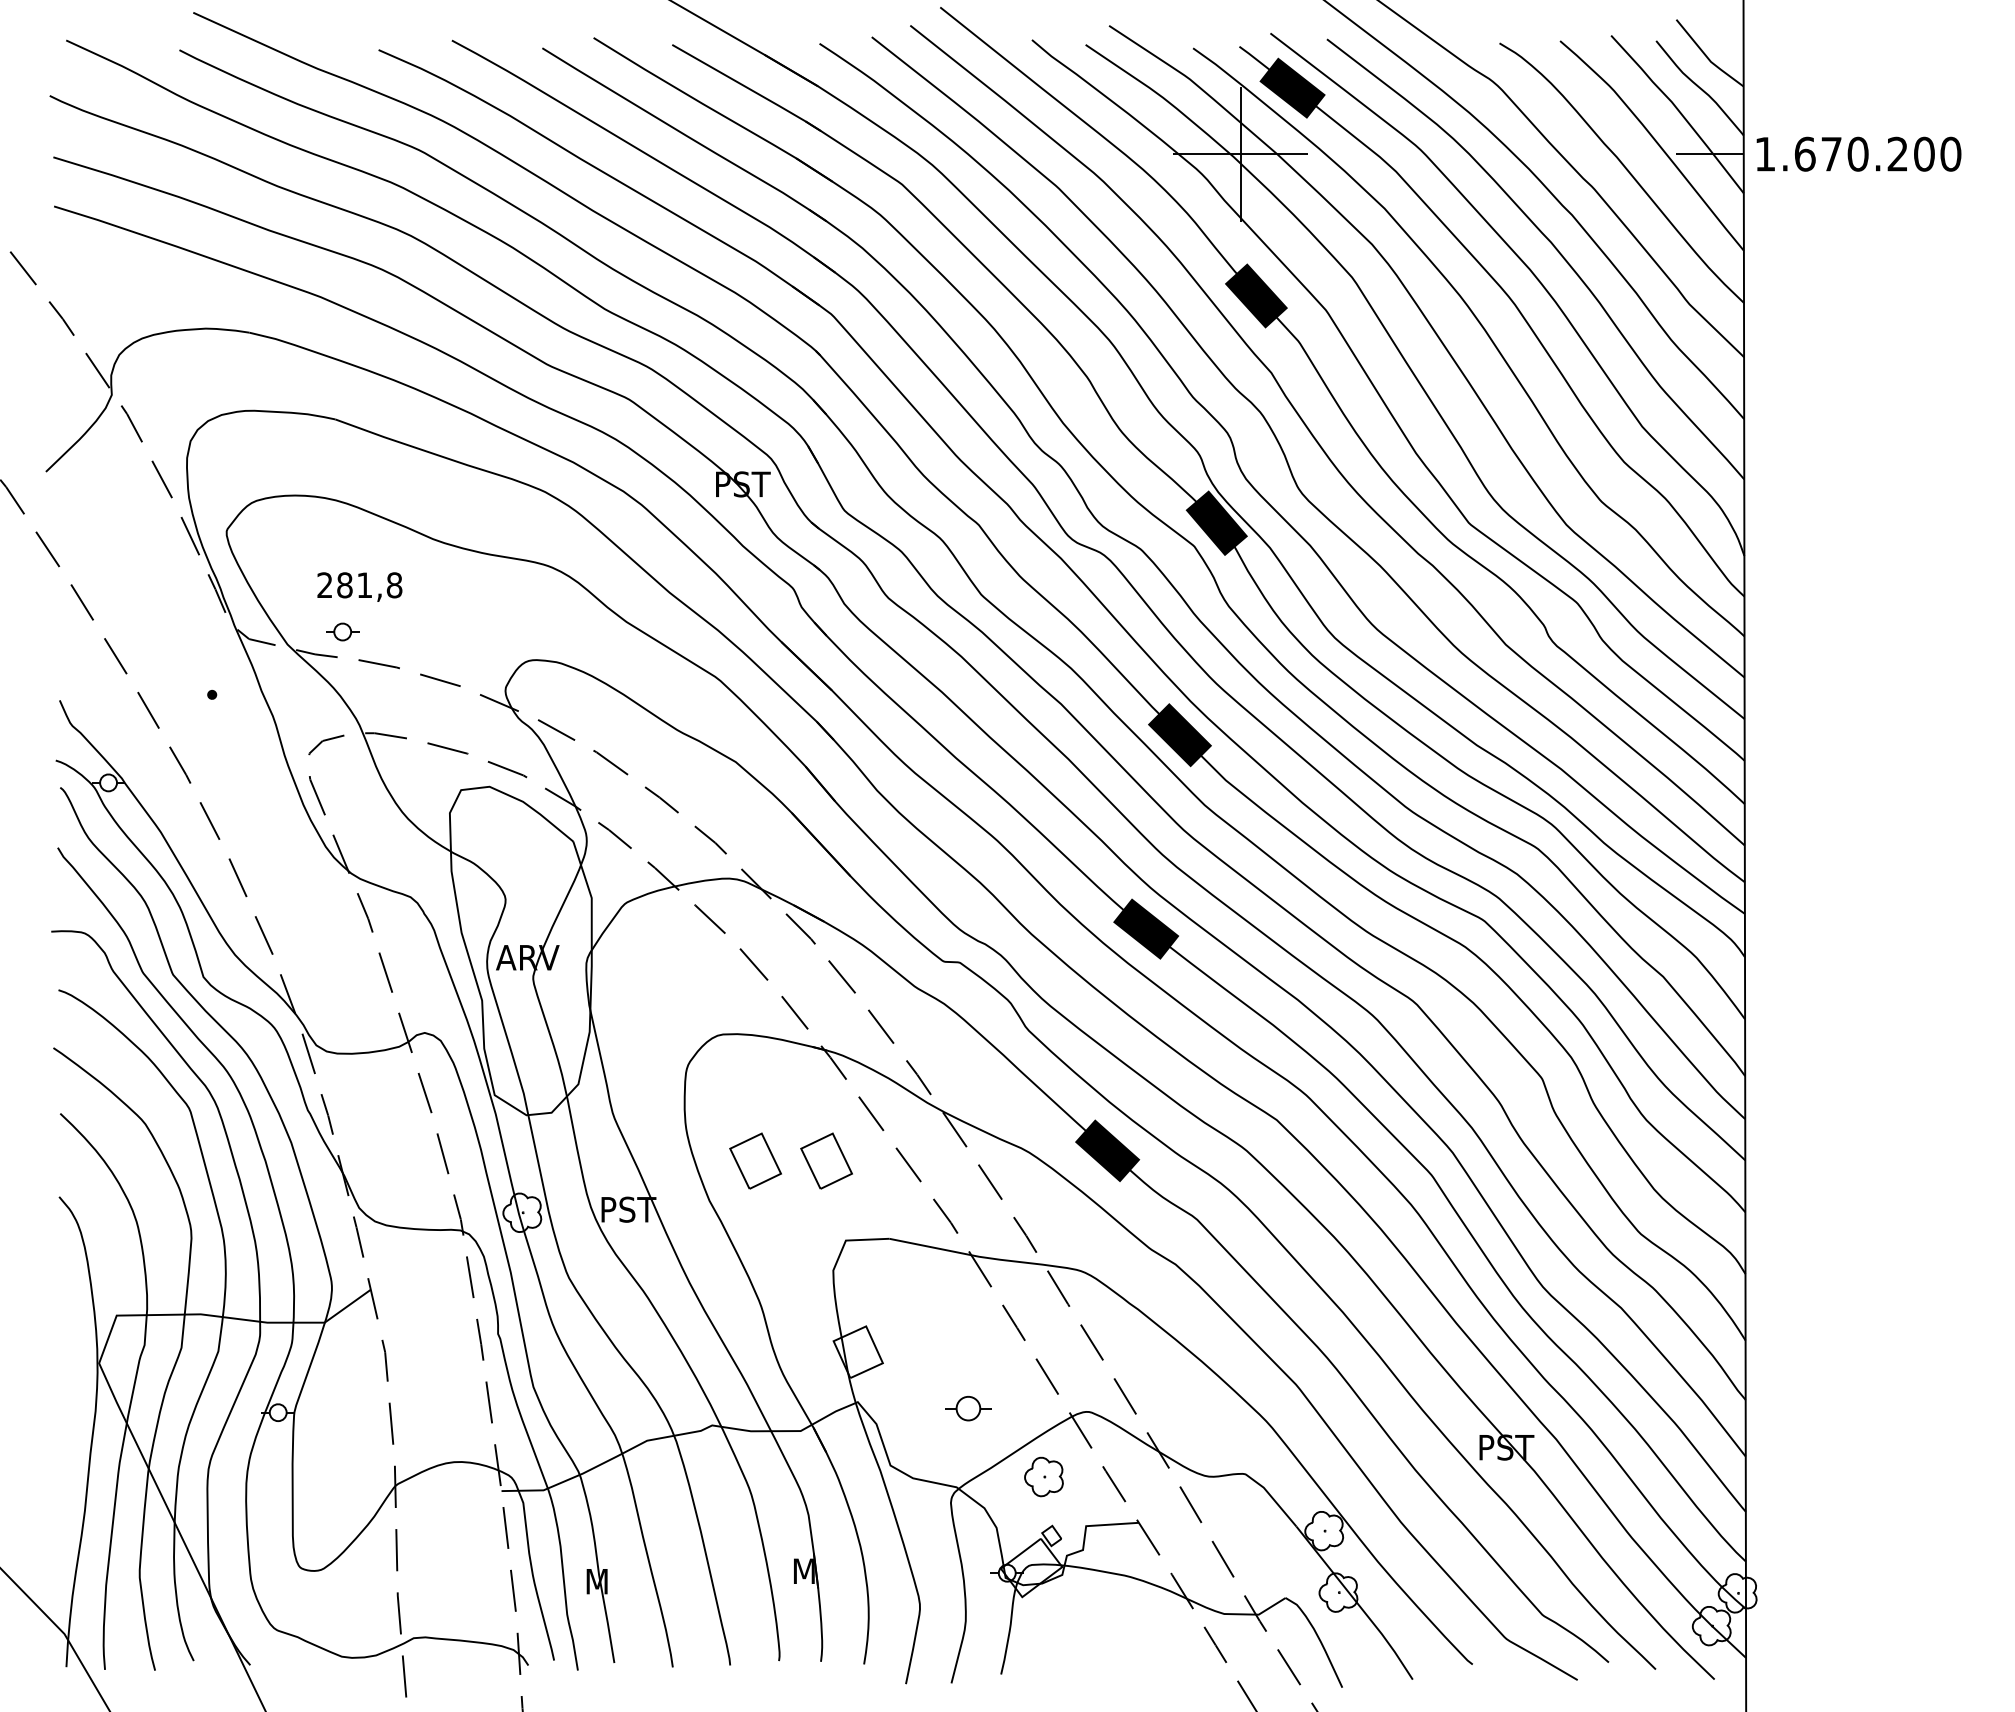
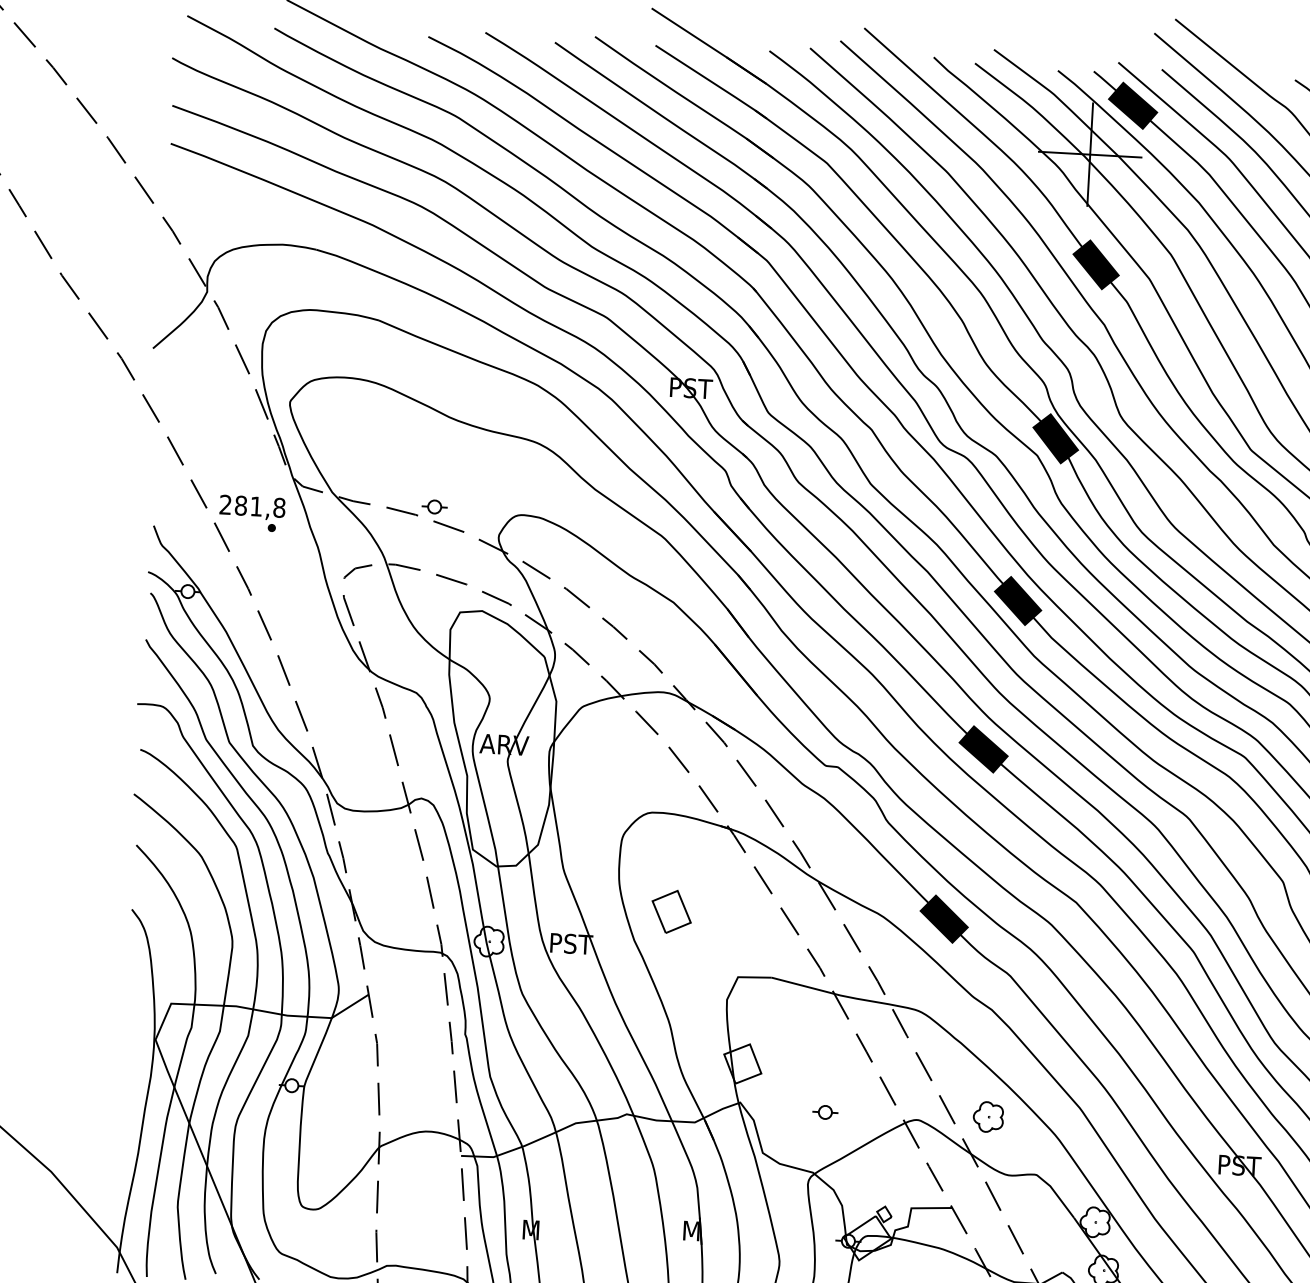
text: (359, 586) -> (252, 507), moved
part: (342, 631) -> (434, 506), moved
part: (826, 1160) -> (726, 914), removed
part: (967, 1408) -> (824, 1112), size x0.71
part: (1043, 1476) -> (988, 1116), moved

